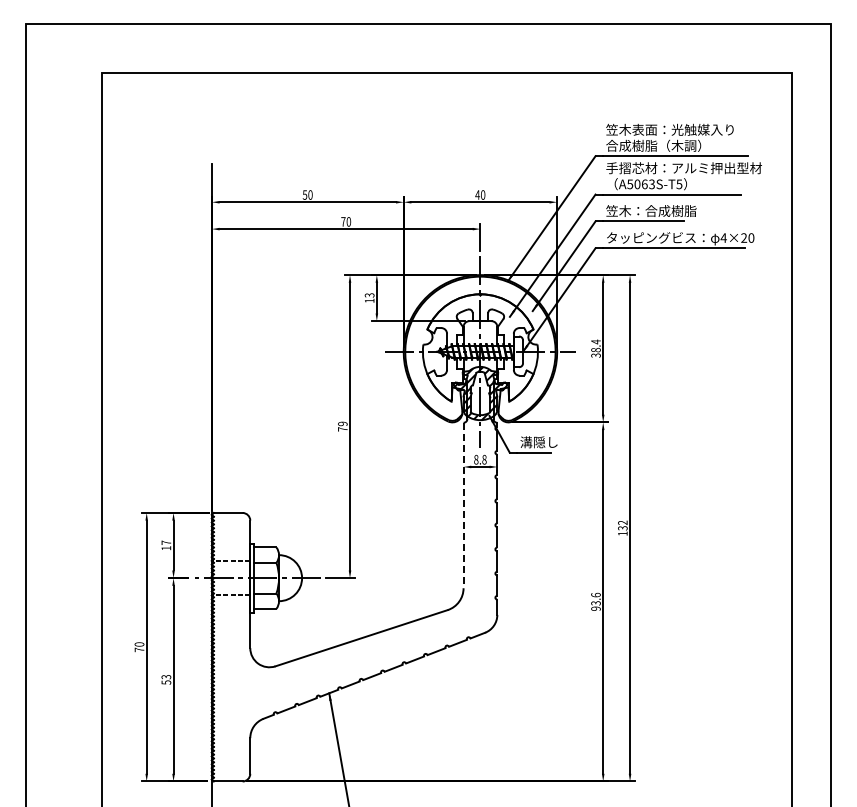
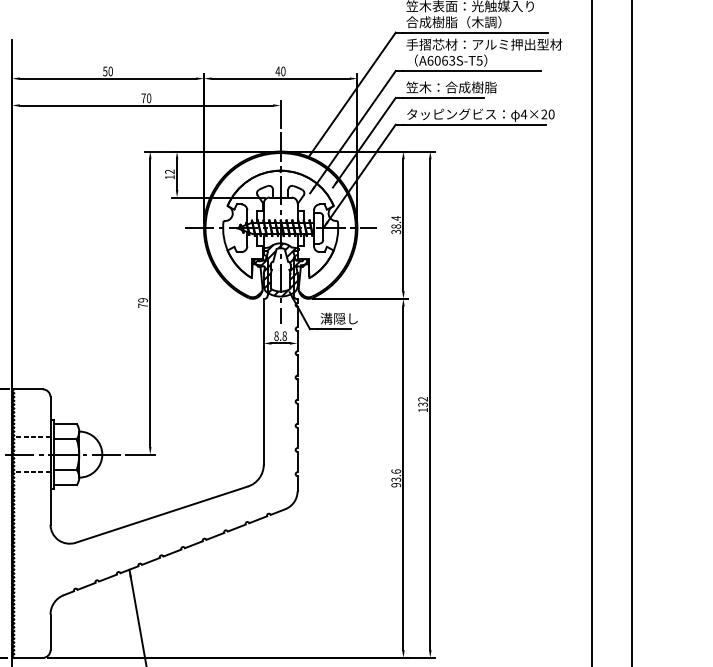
text: (630, 184) -> (430, 60), A5063S-T5 -> A6063S-T5
text: (370, 295) -> (170, 171), 13 -> 12
line: (463, 505) -> (263, 381), dashed -> solid

